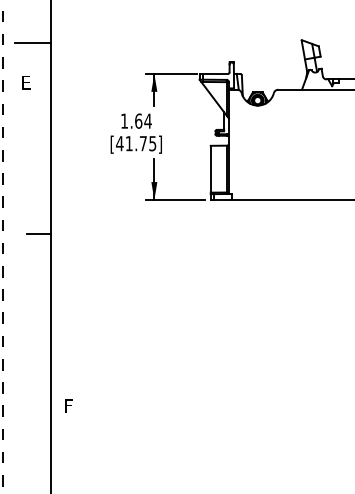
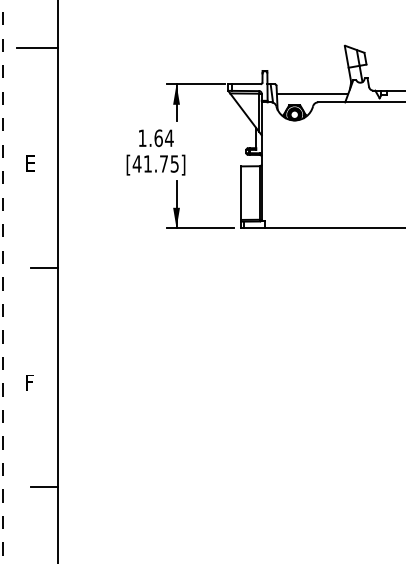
text: (26, 82) -> (30, 163), moved
line: (273, 82) -> (312, 94), added
text: (68, 405) -> (29, 382), moved
line: (37, 426) -> (43, 486), added

